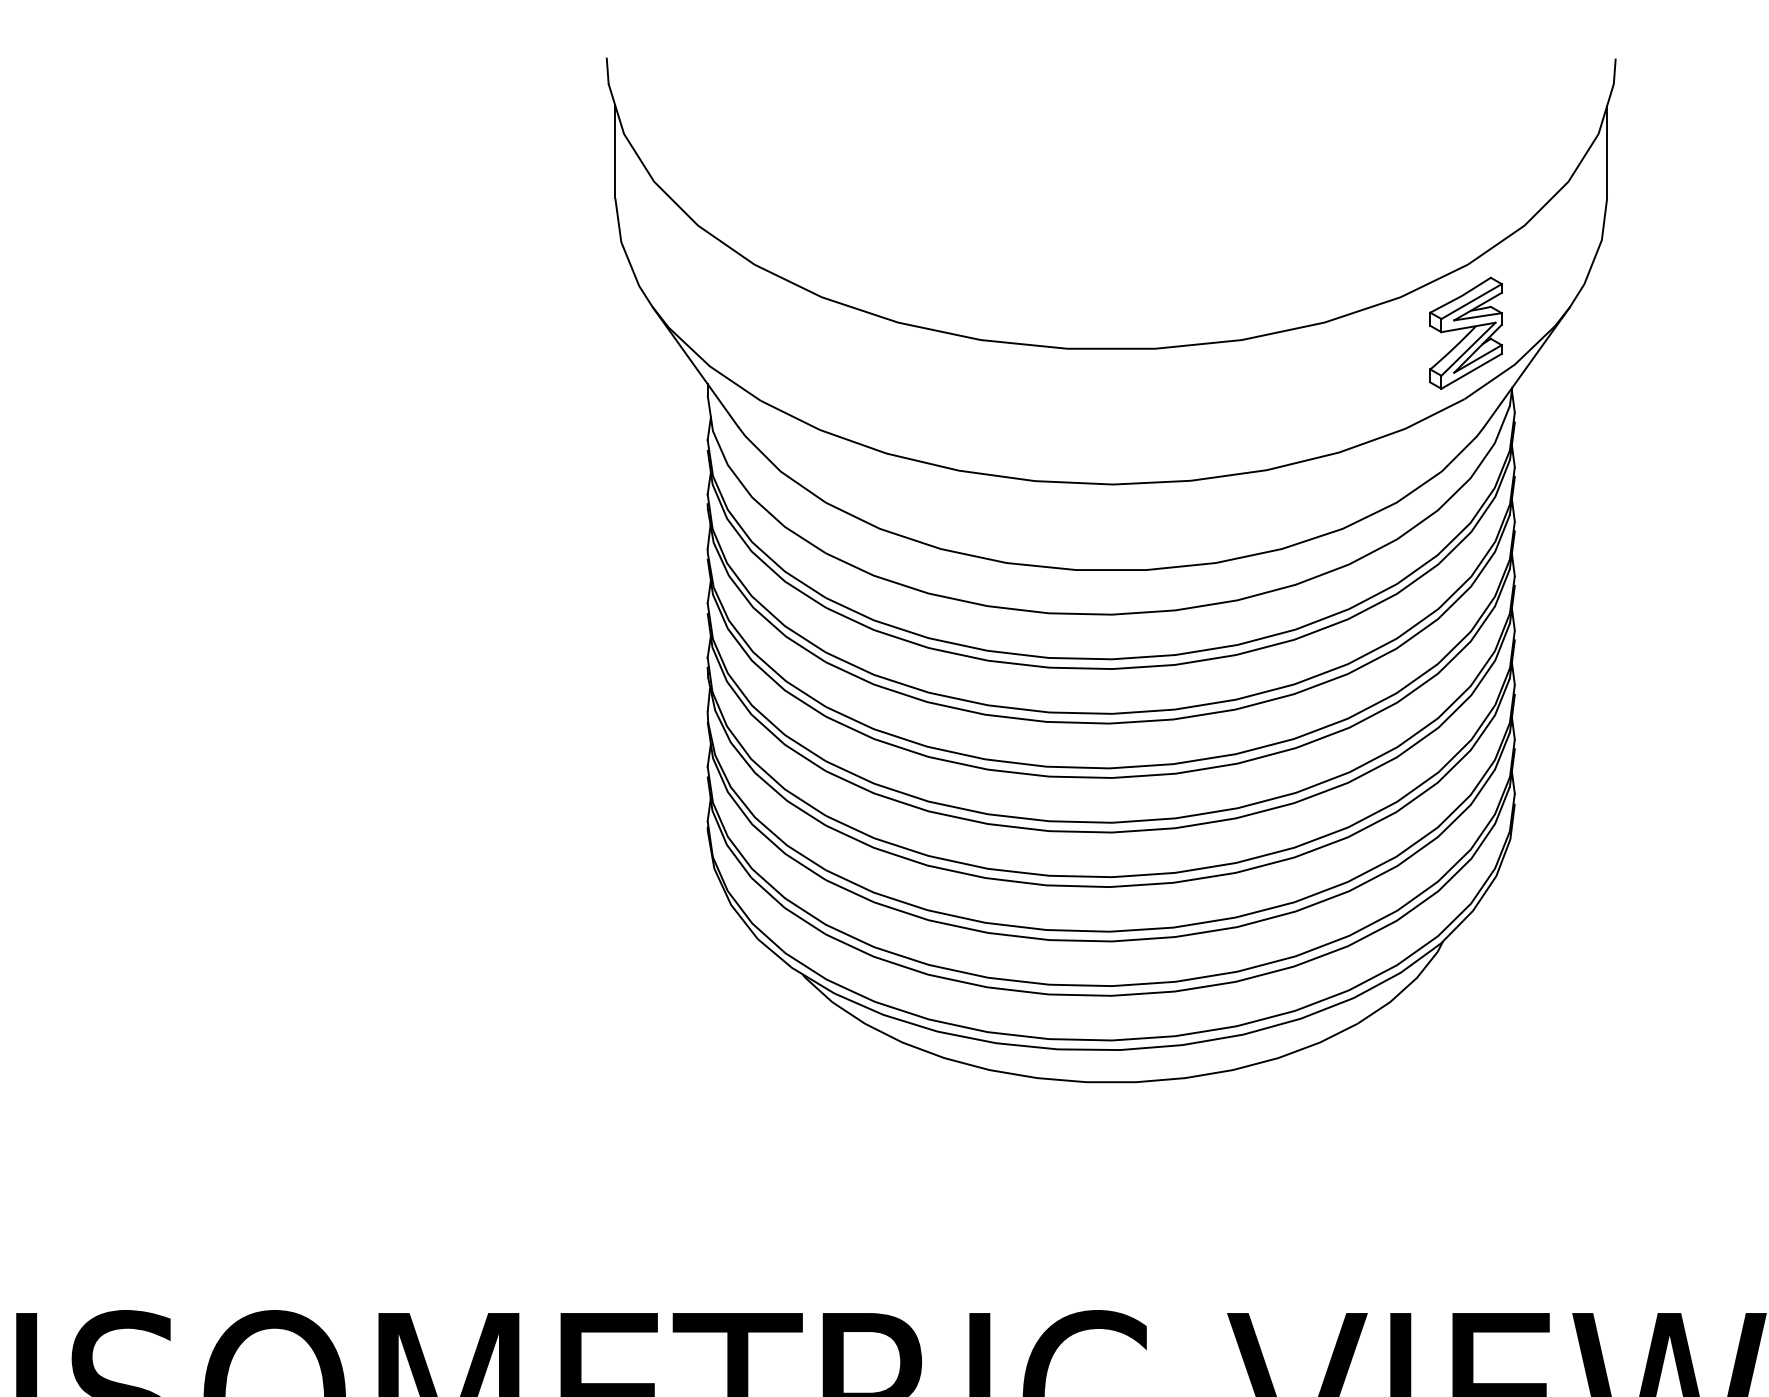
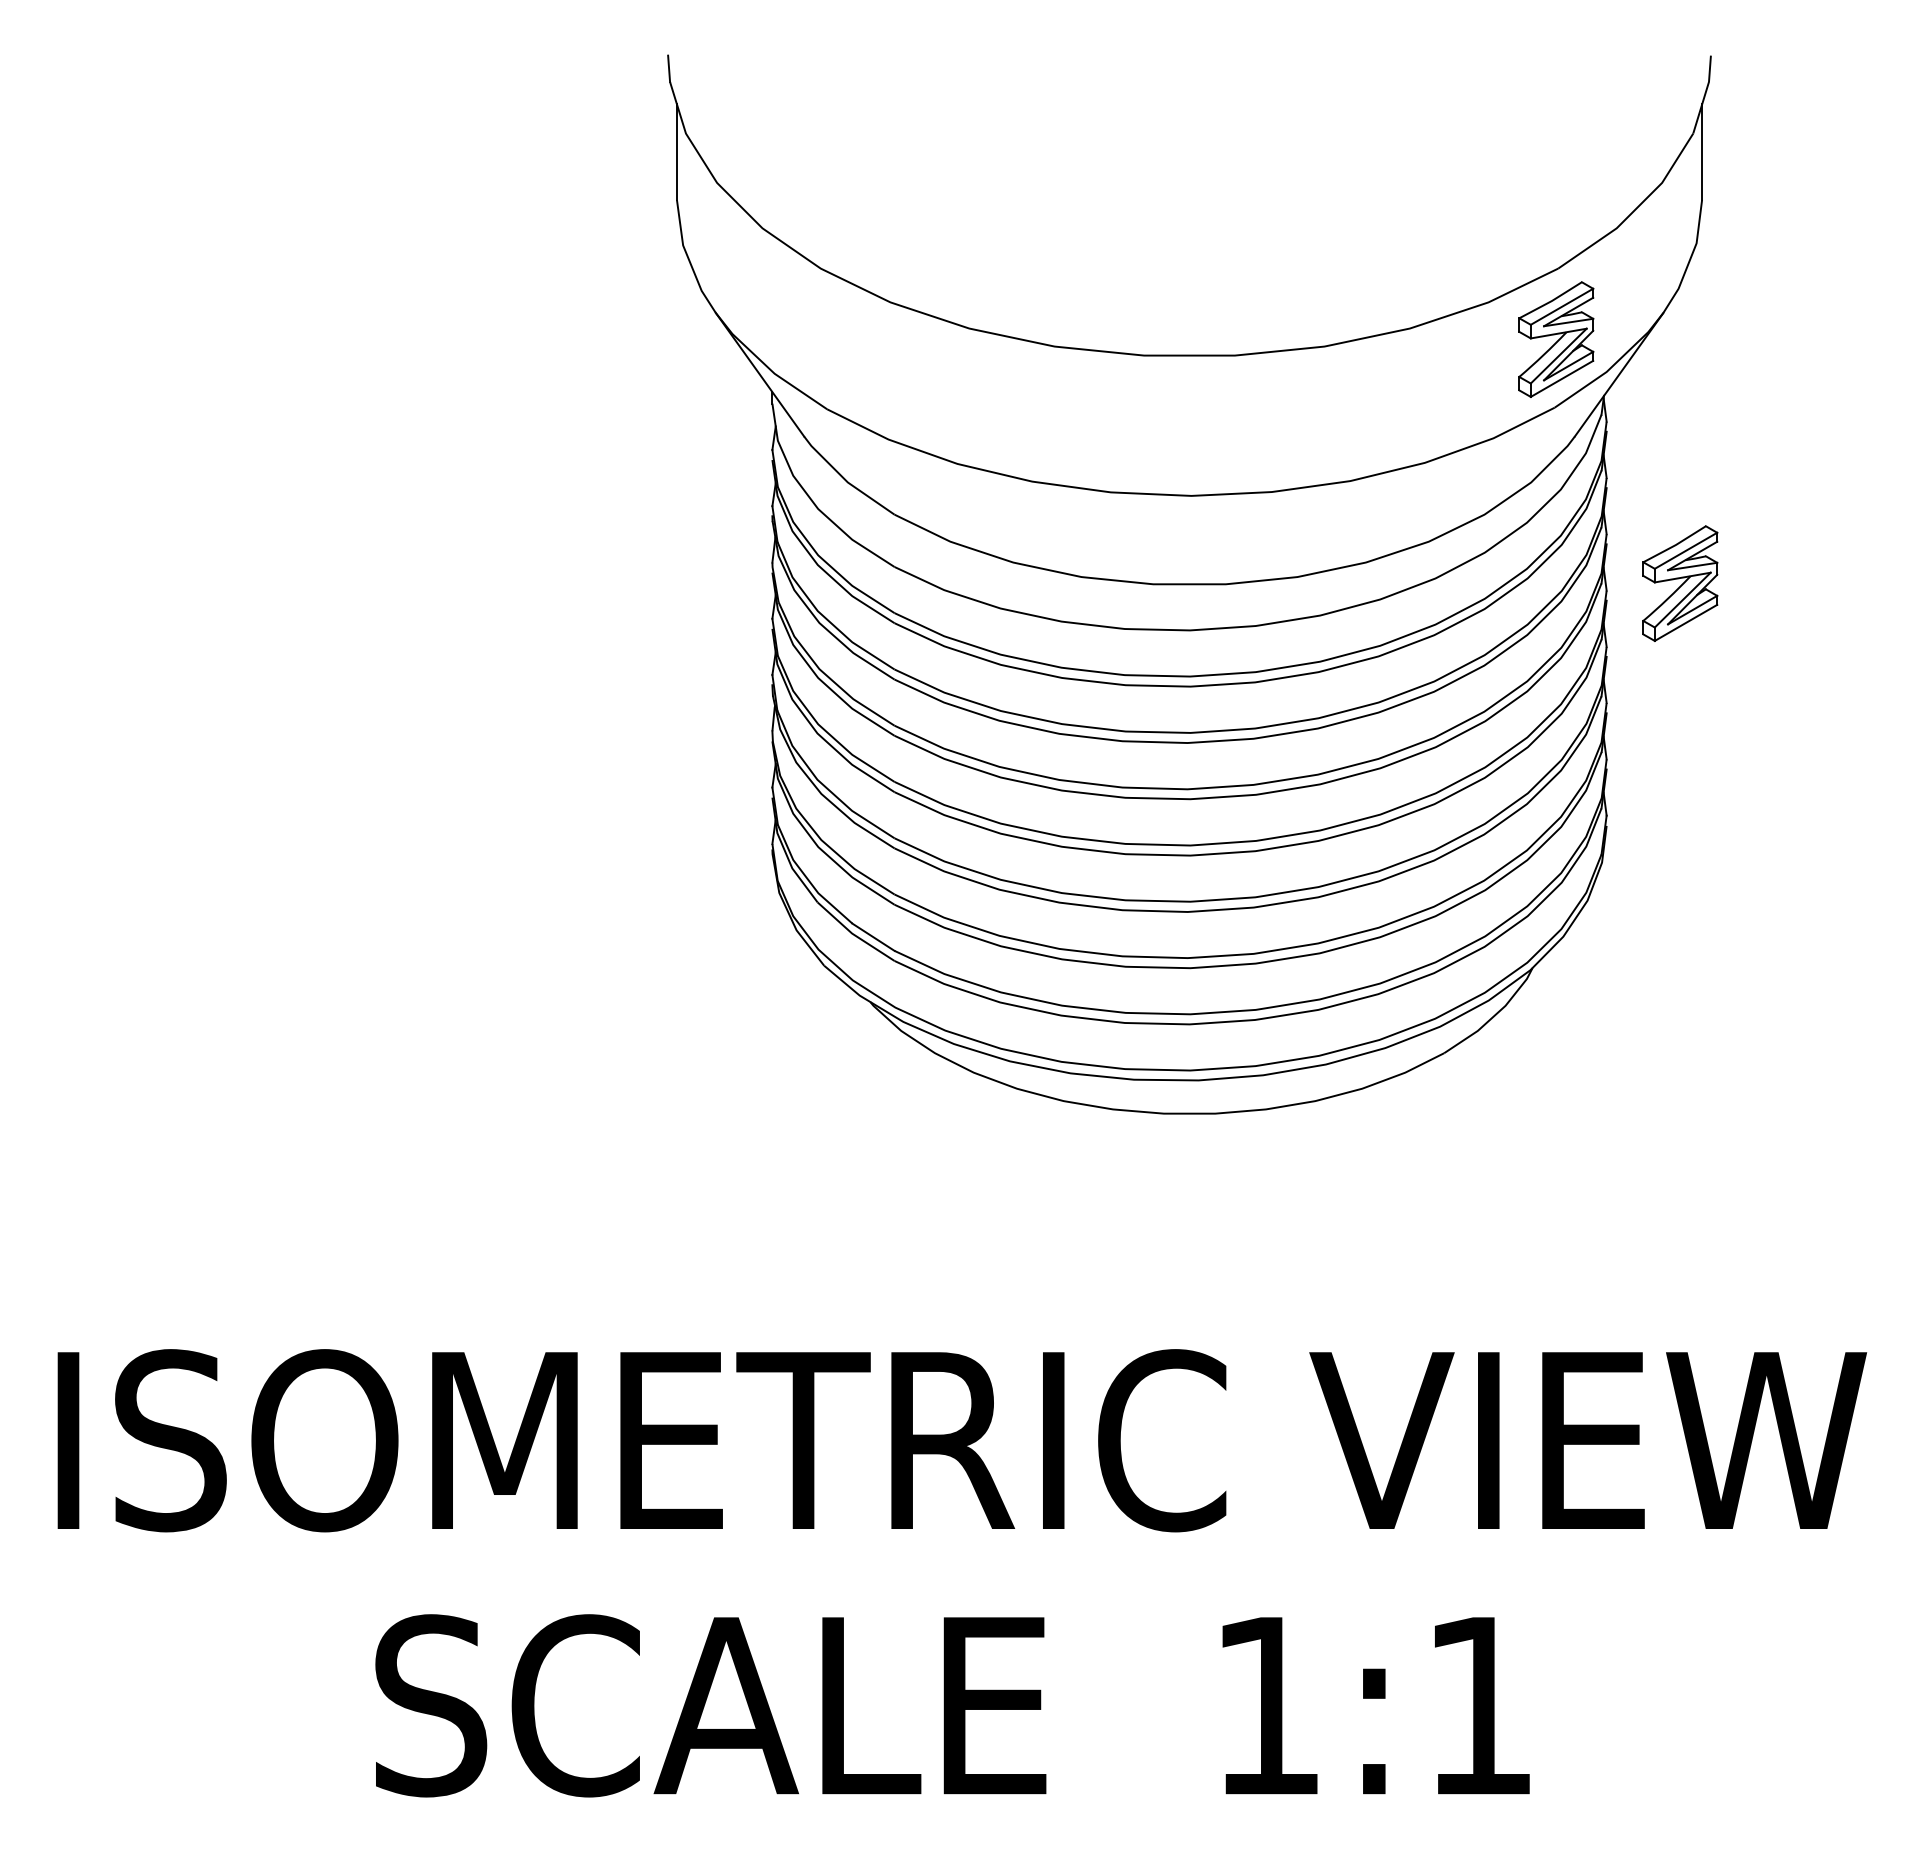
part: (1586, 569) -> (1680, 583), added

